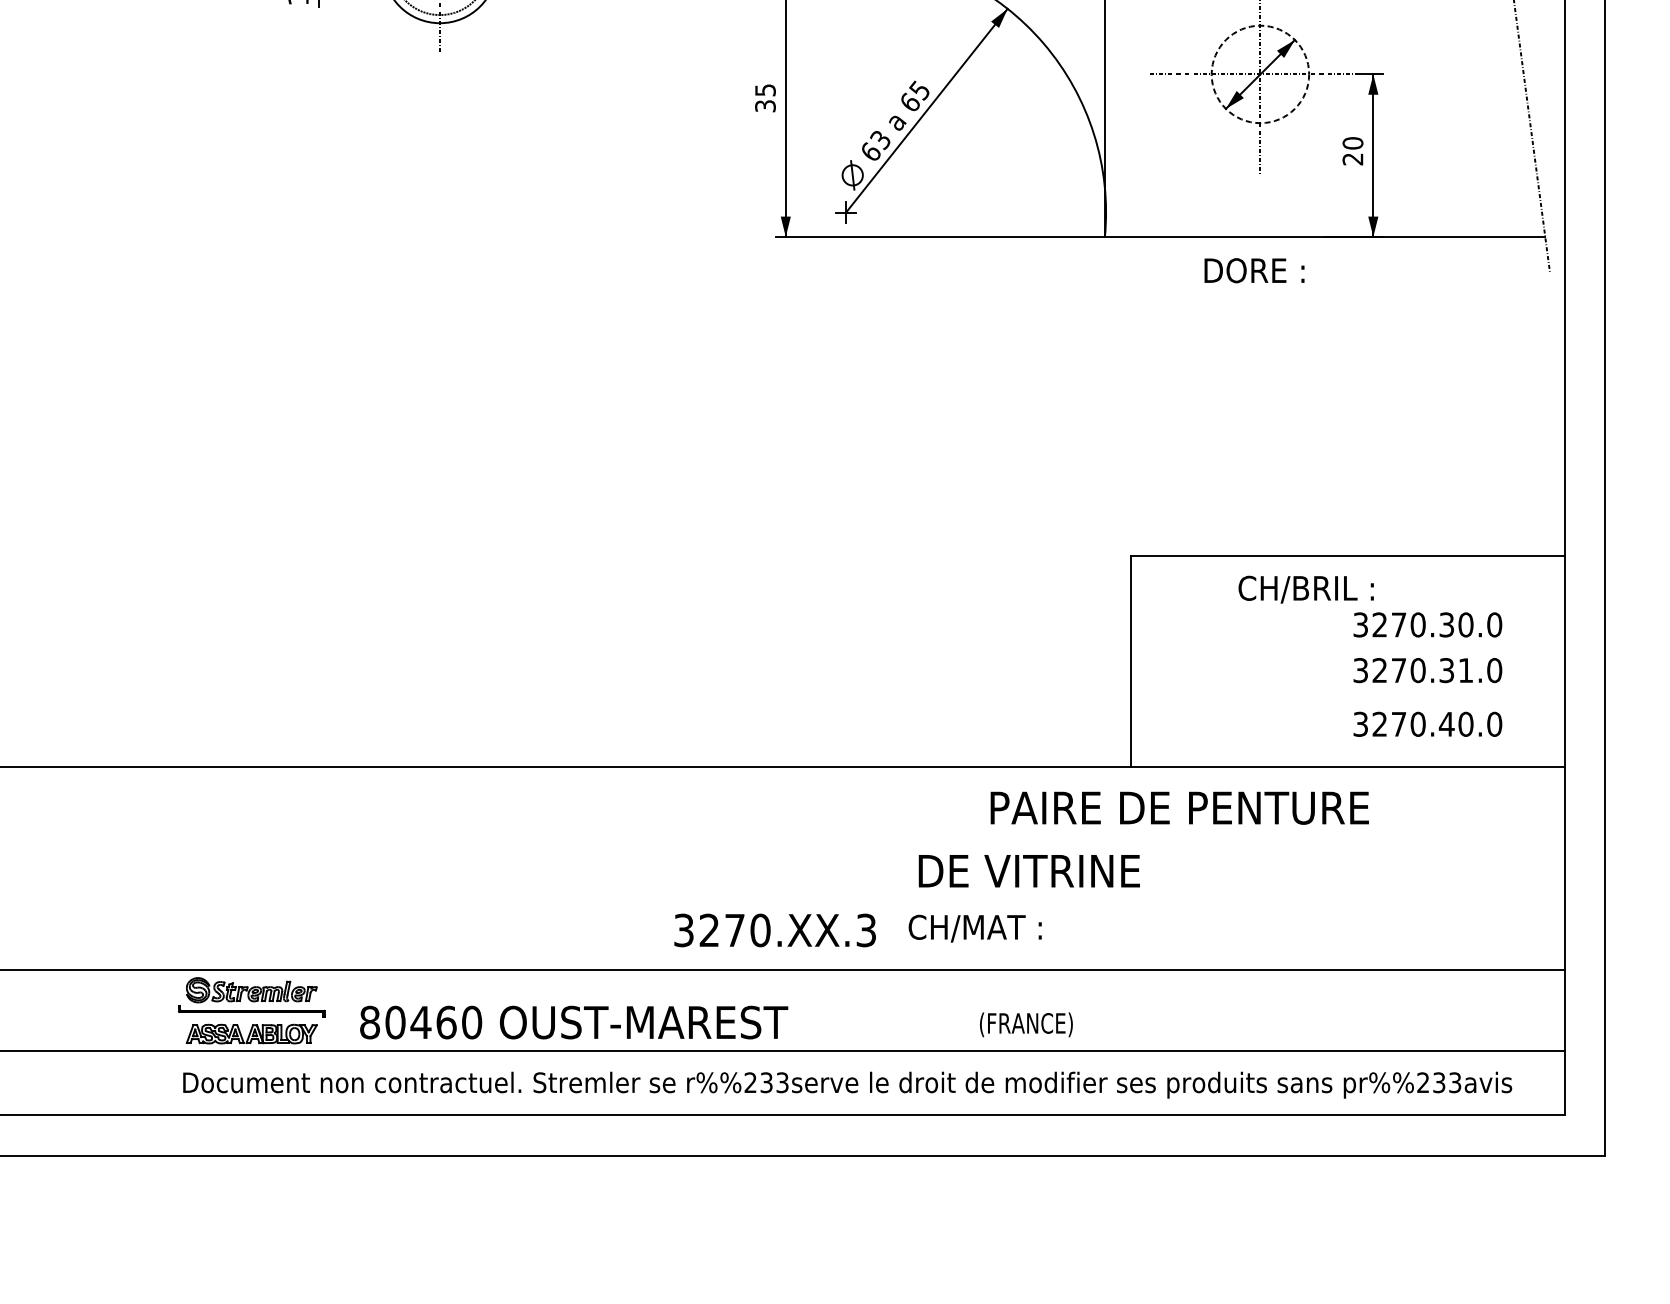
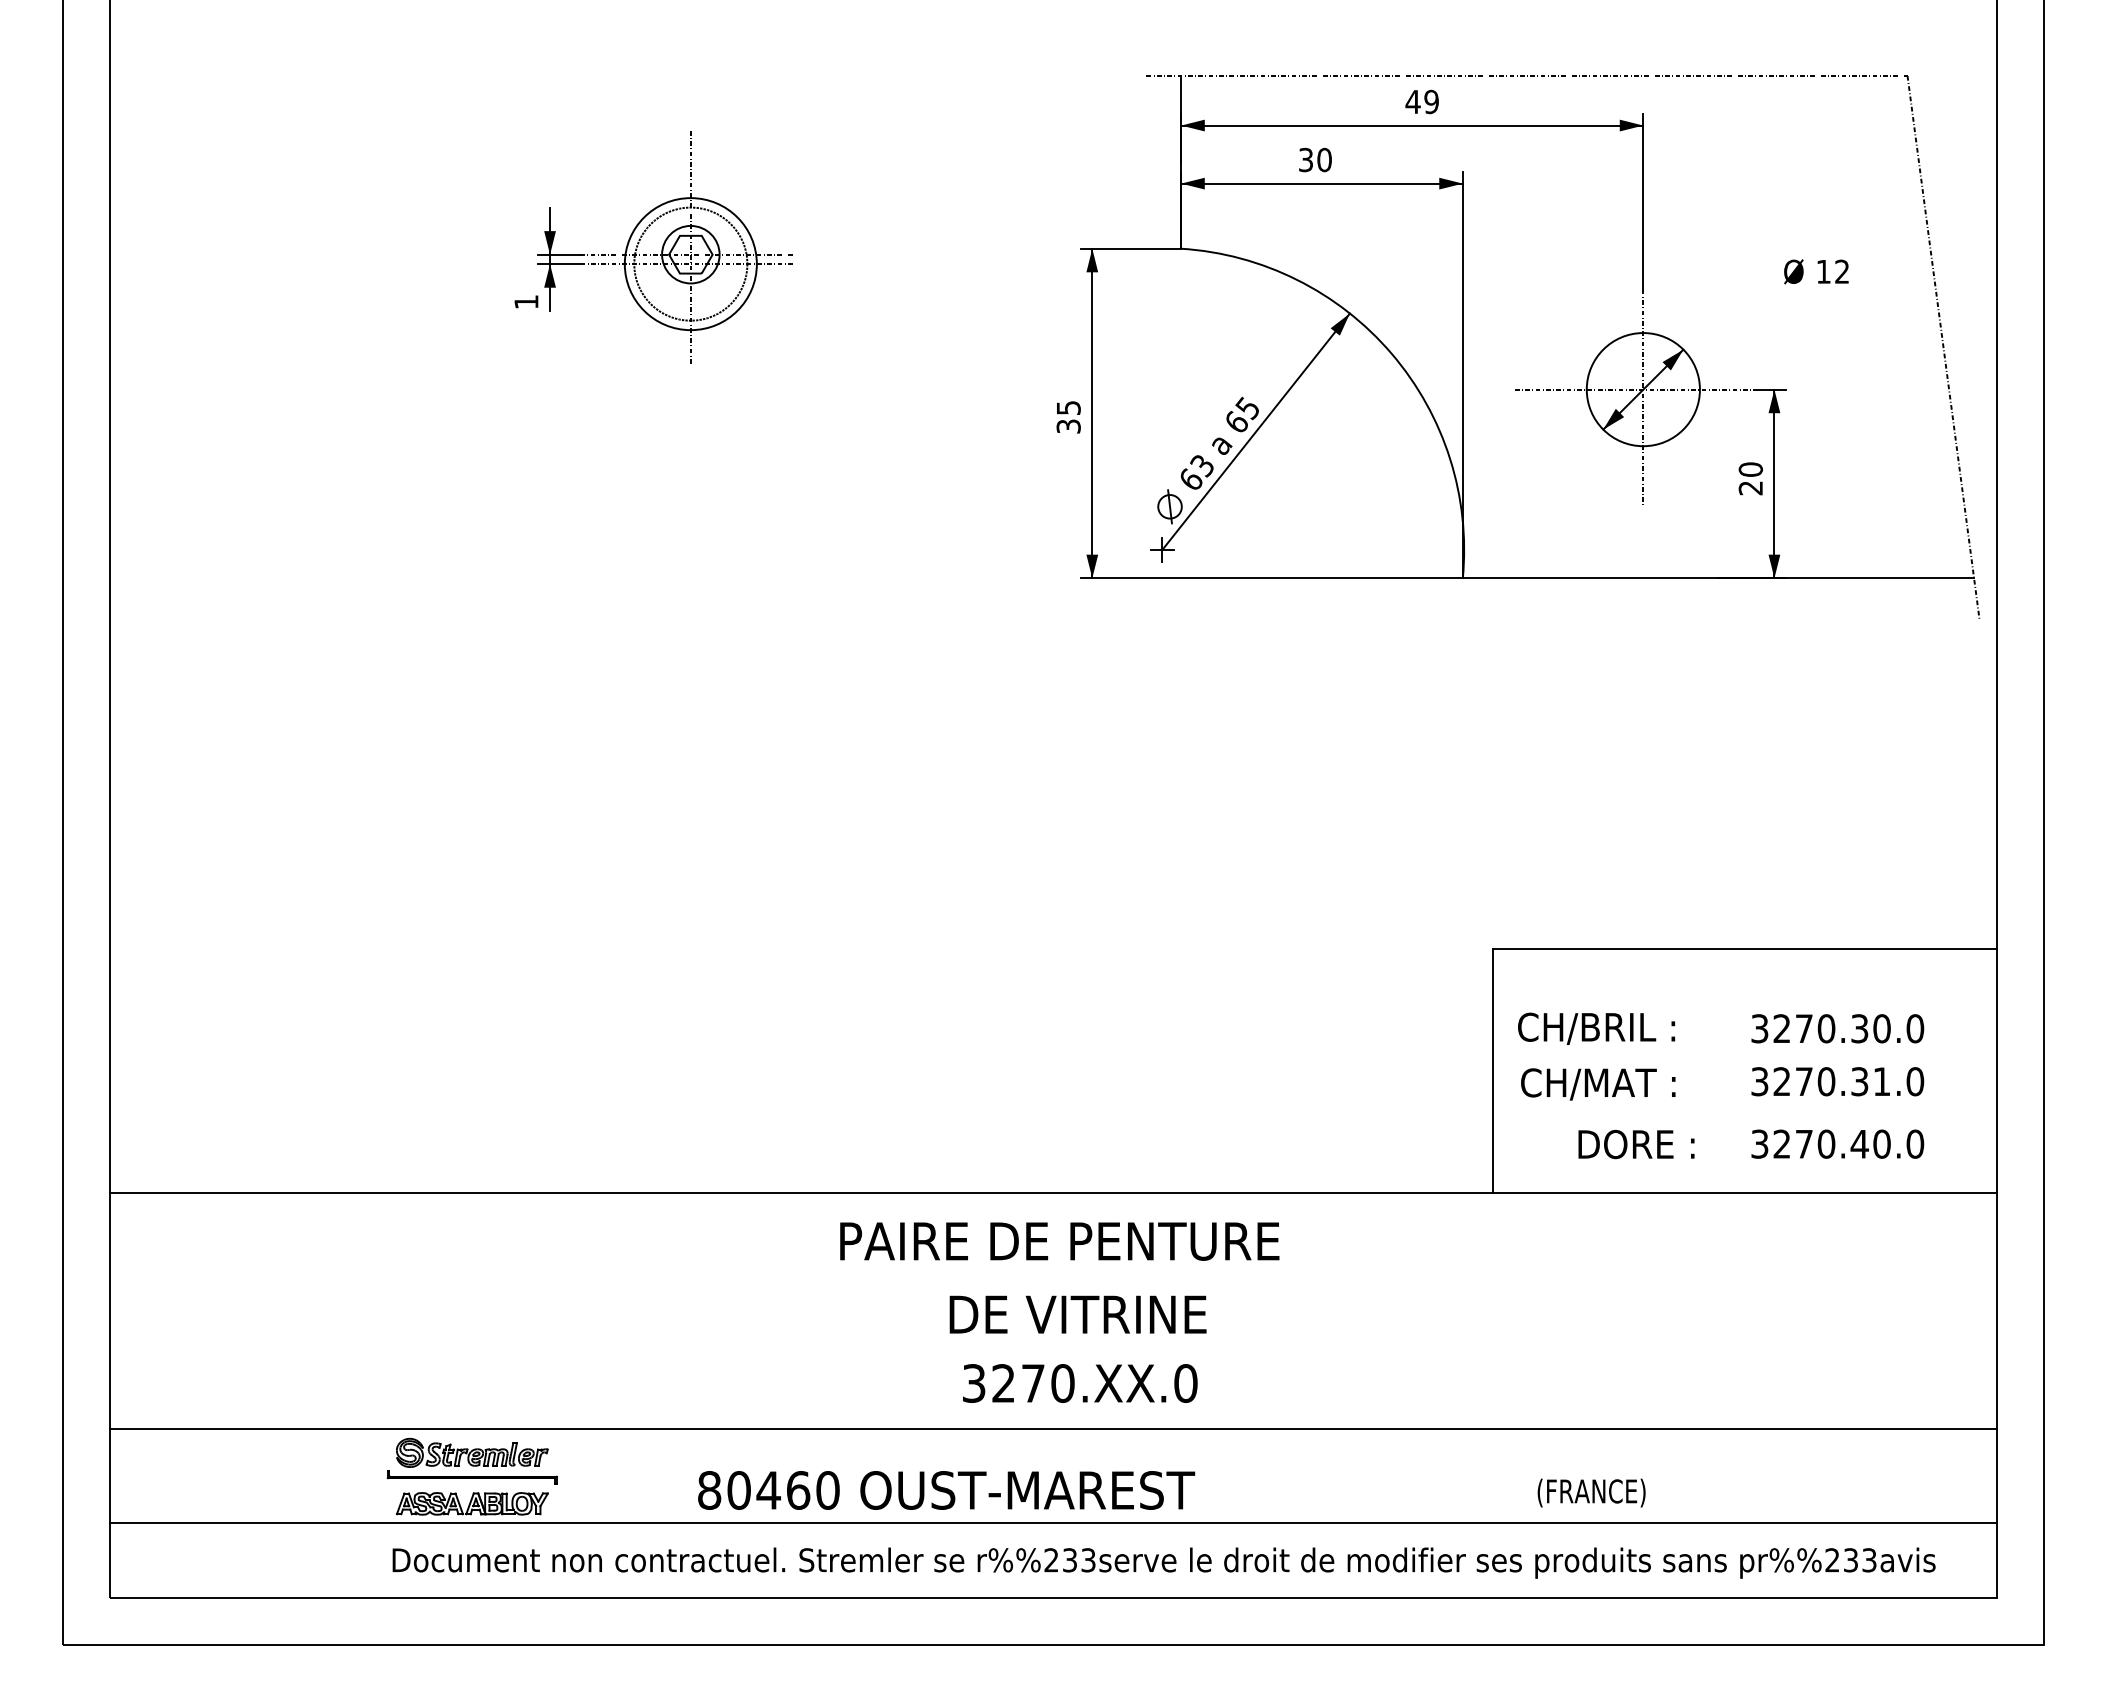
circle: (1259, 74) -> (1642, 389), dashed -> solid
text: (1254, 270) -> (1636, 1144), moved
text: (1306, 589) -> (1596, 1028), moved
text: (1179, 808) -> (1059, 1241), moved
text: (1028, 871) -> (1077, 1314), moved
text: (975, 928) -> (1598, 1084), moved
text: (866, 930) -> (1185, 1383), 3270.XX.3 -> 3270.XX.0
text: (574, 1022) -> (946, 1490), moved
text: (1026, 1024) -> (1591, 1492), moved

